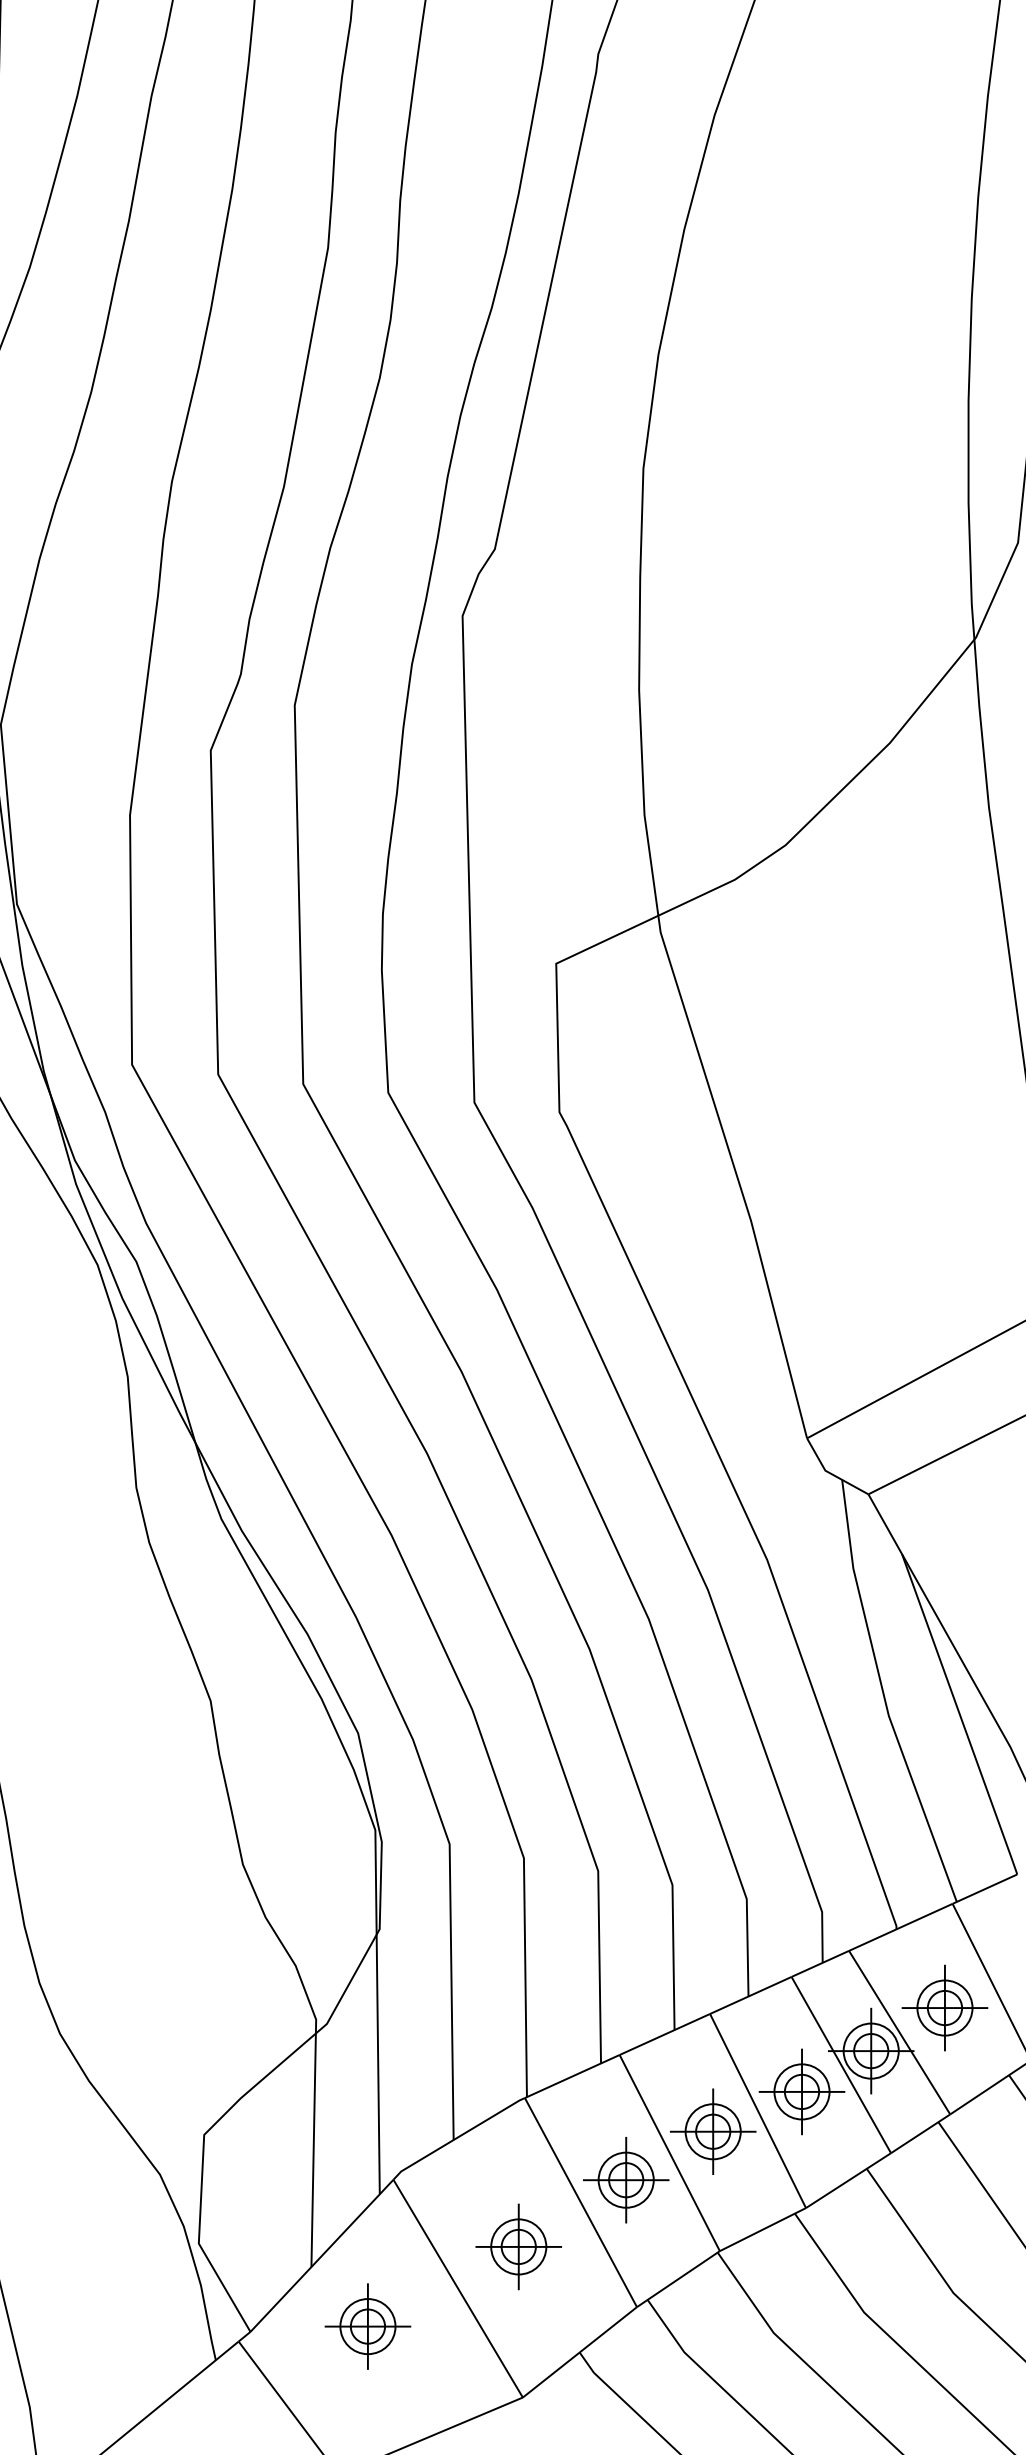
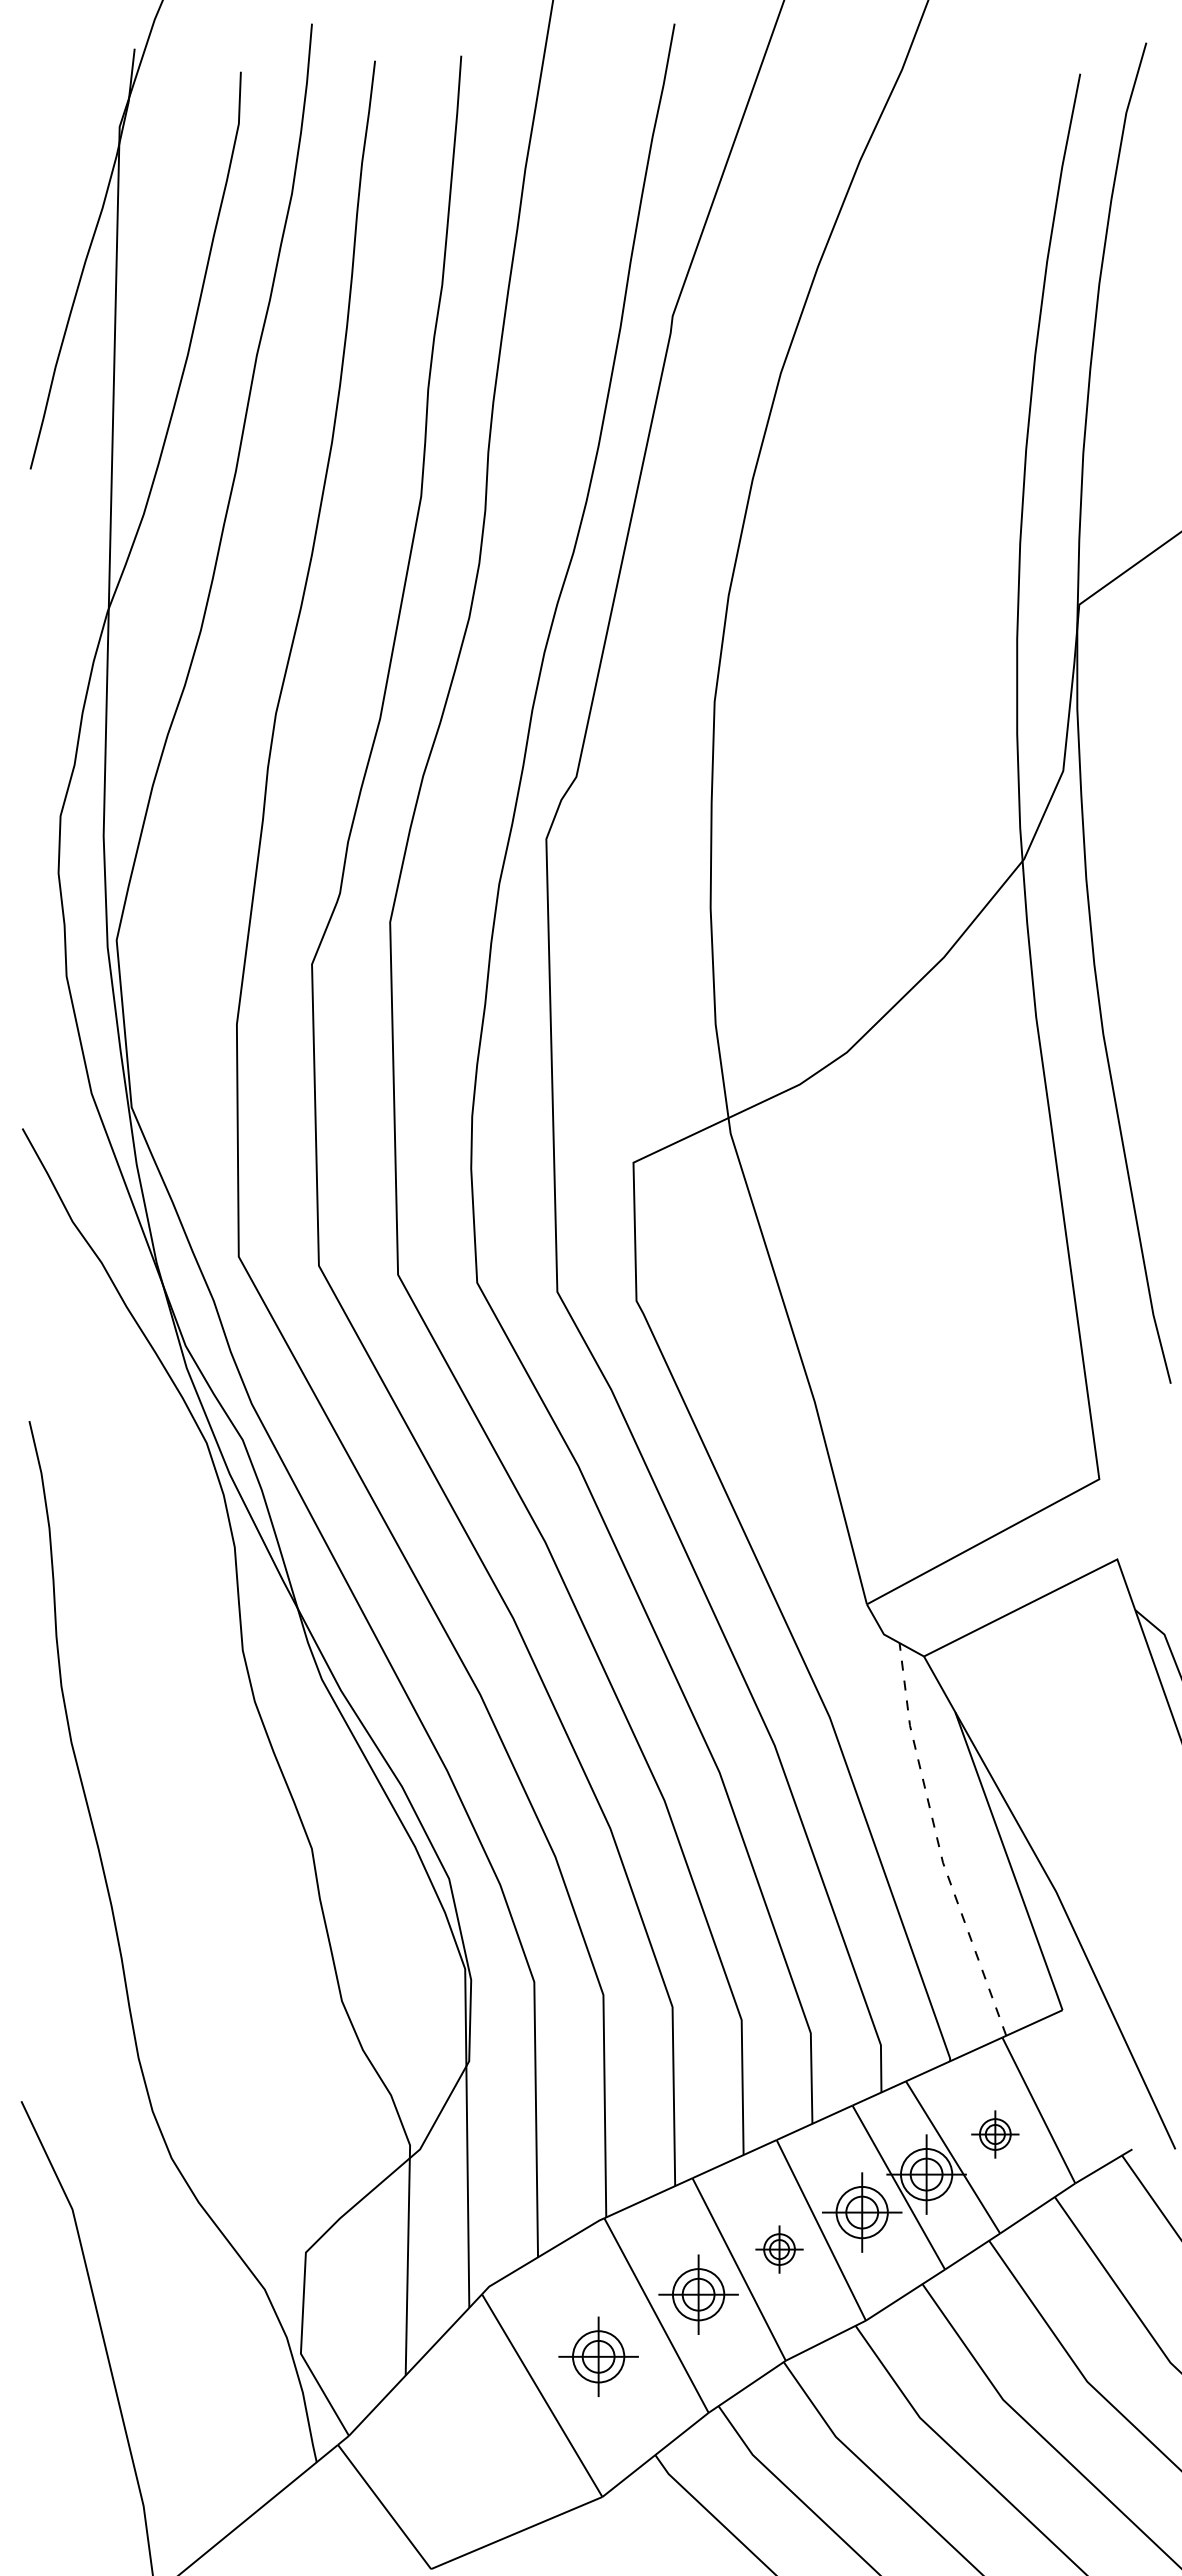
line: (883, 1694) -> (938, 1842), solid -> dashed
part: (945, 2008) -> (995, 2134), size x0.6
part: (713, 2131) -> (779, 2249), size x0.6
part: (368, 2326) -> (458, 2430), removed

